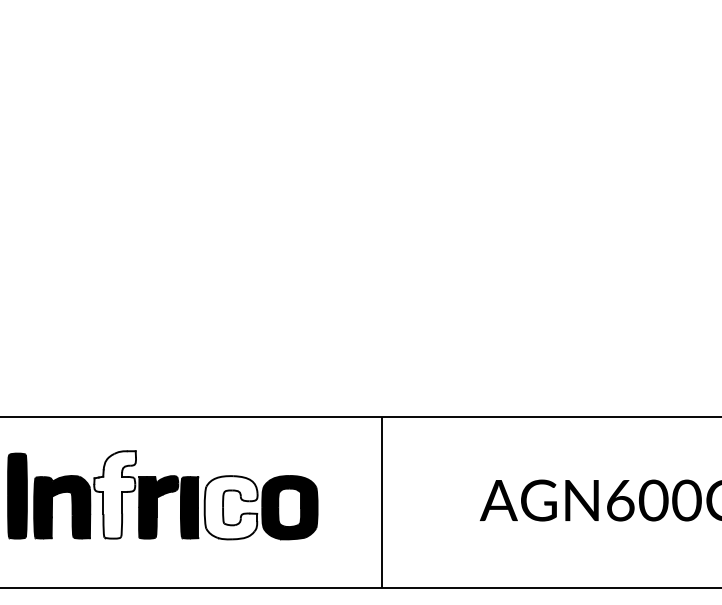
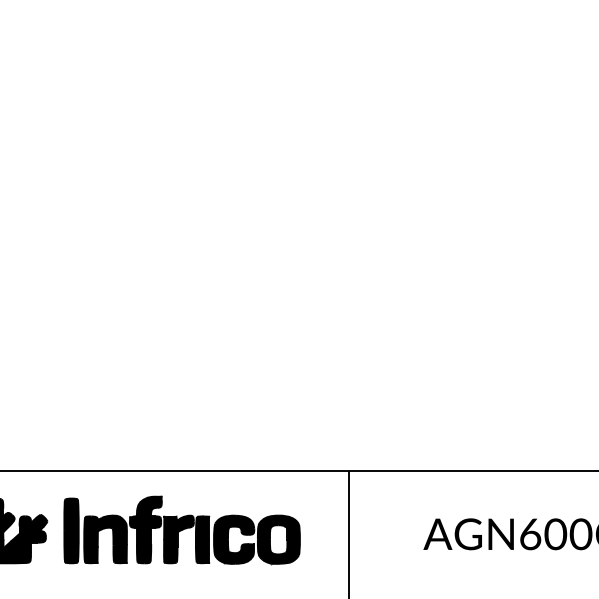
fill: (114, 494) -> (145, 529), added
fill: (231, 507) -> (234, 539), added

